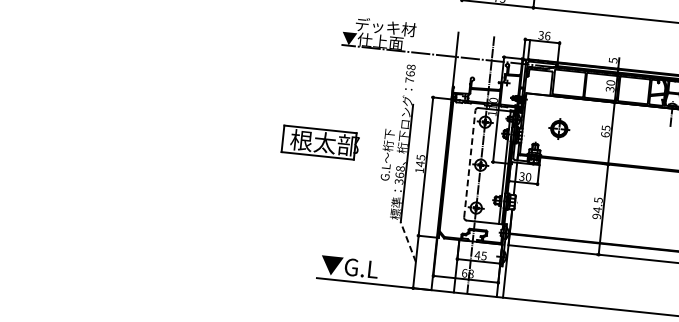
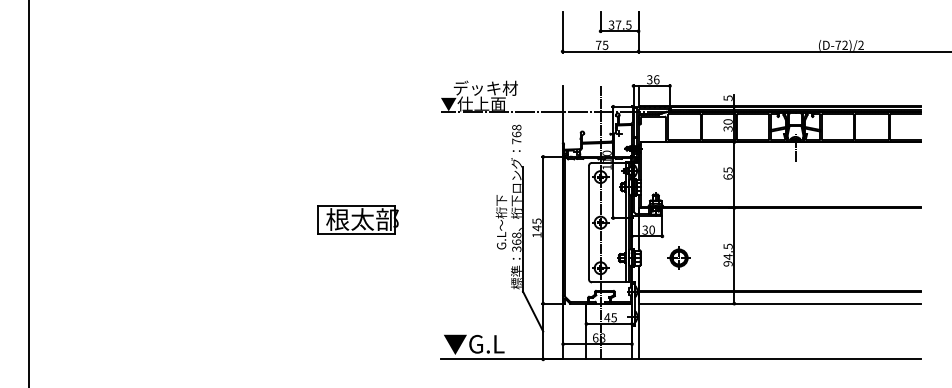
part: (558, 128) -> (678, 257), moved
part: (320, 142) -> (357, 219), moved
line: (469, 163) -> (588, 222), dashed -> solid
line: (407, 242) -> (532, 311), dashed -> solid

